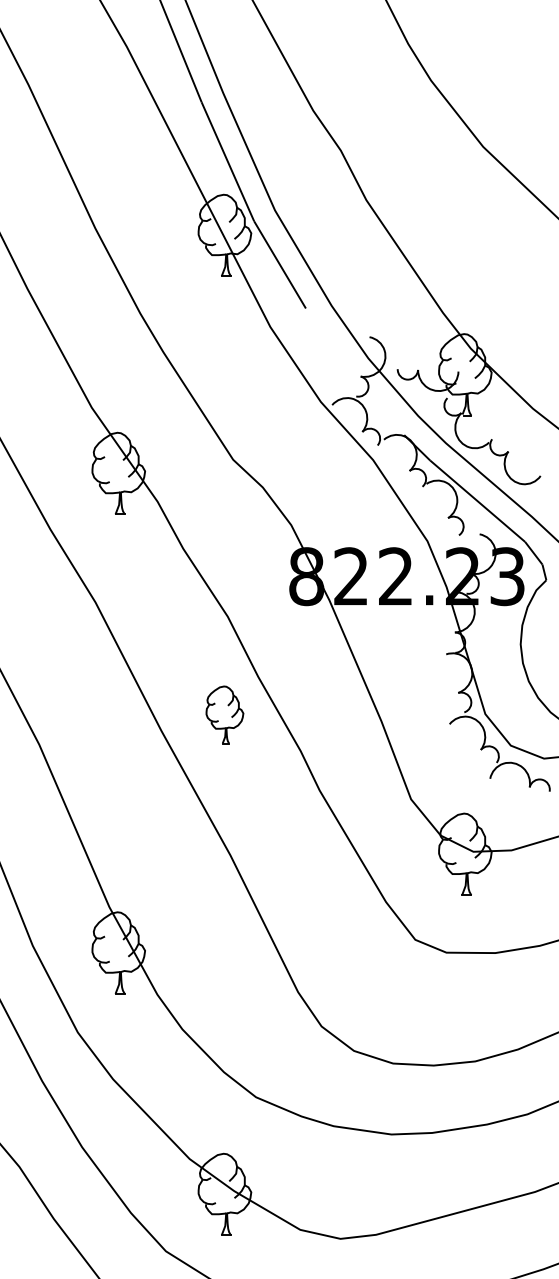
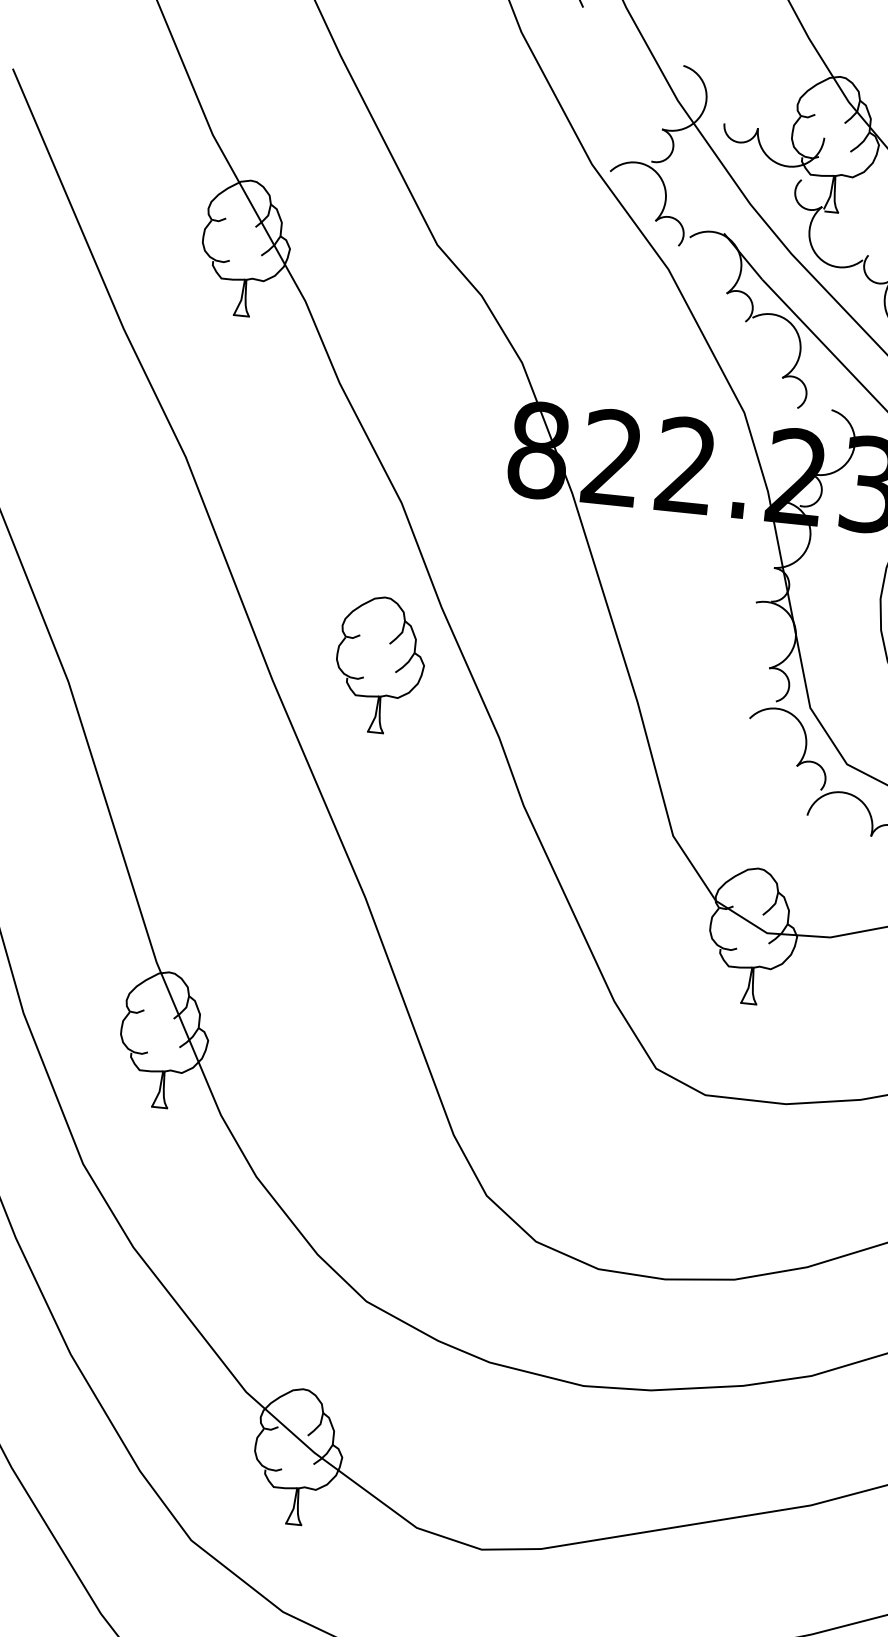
part: (224, 714) -> (379, 664), size x1.43

